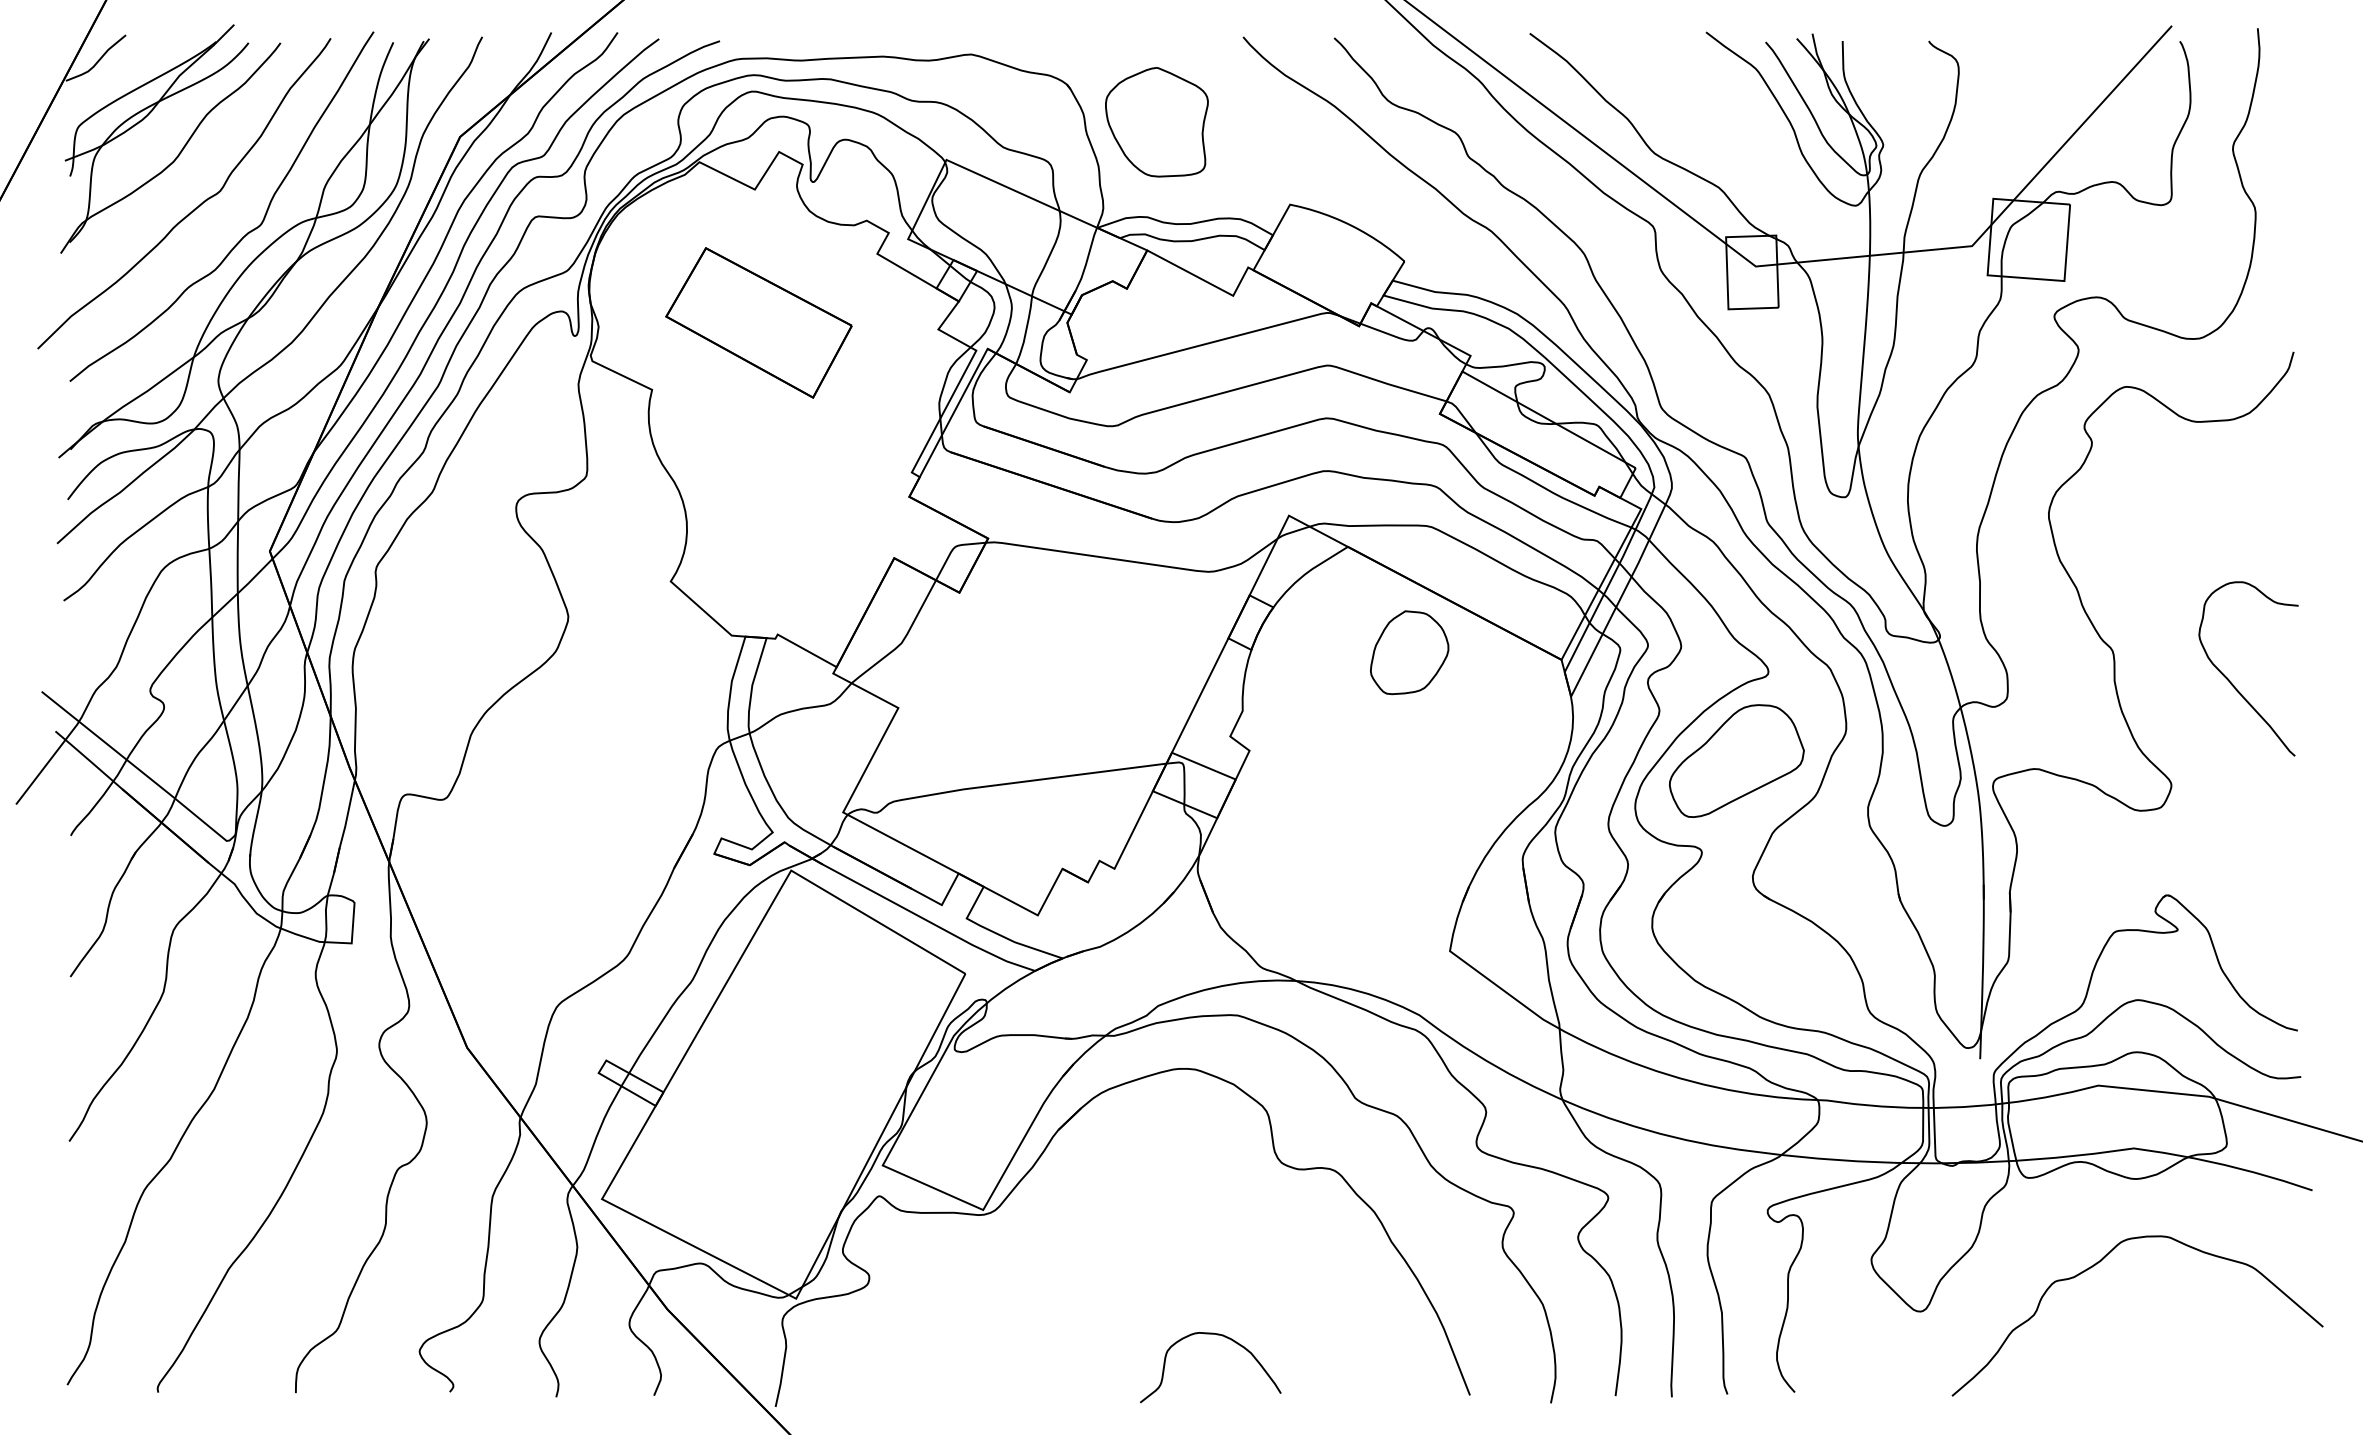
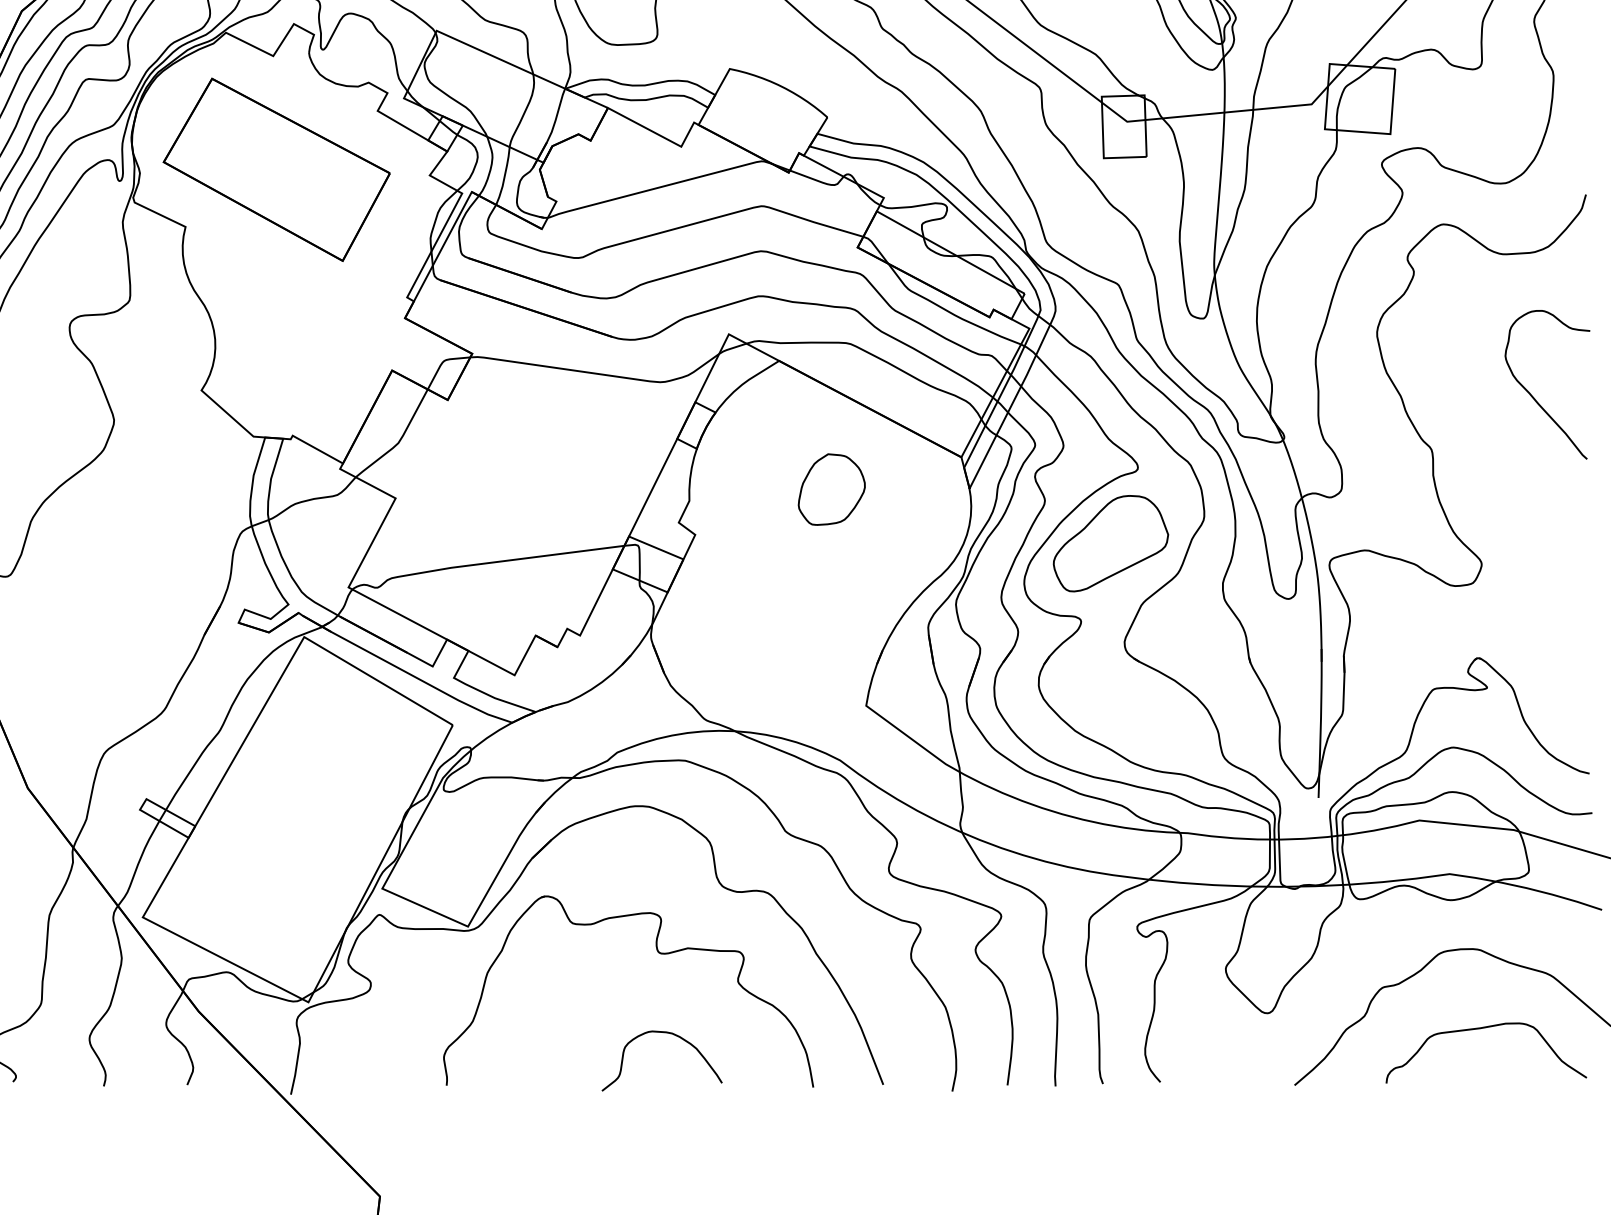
part: (758, 322) -> (276, 169), size x1.43
part: (1409, 652) -> (831, 489), moved
curve: (2230, 680) -> (1532, 394), moved
part: (1207, 1241) -> (659, 953), added
curve: (2169, 1330) -> (1480, 1029), added

